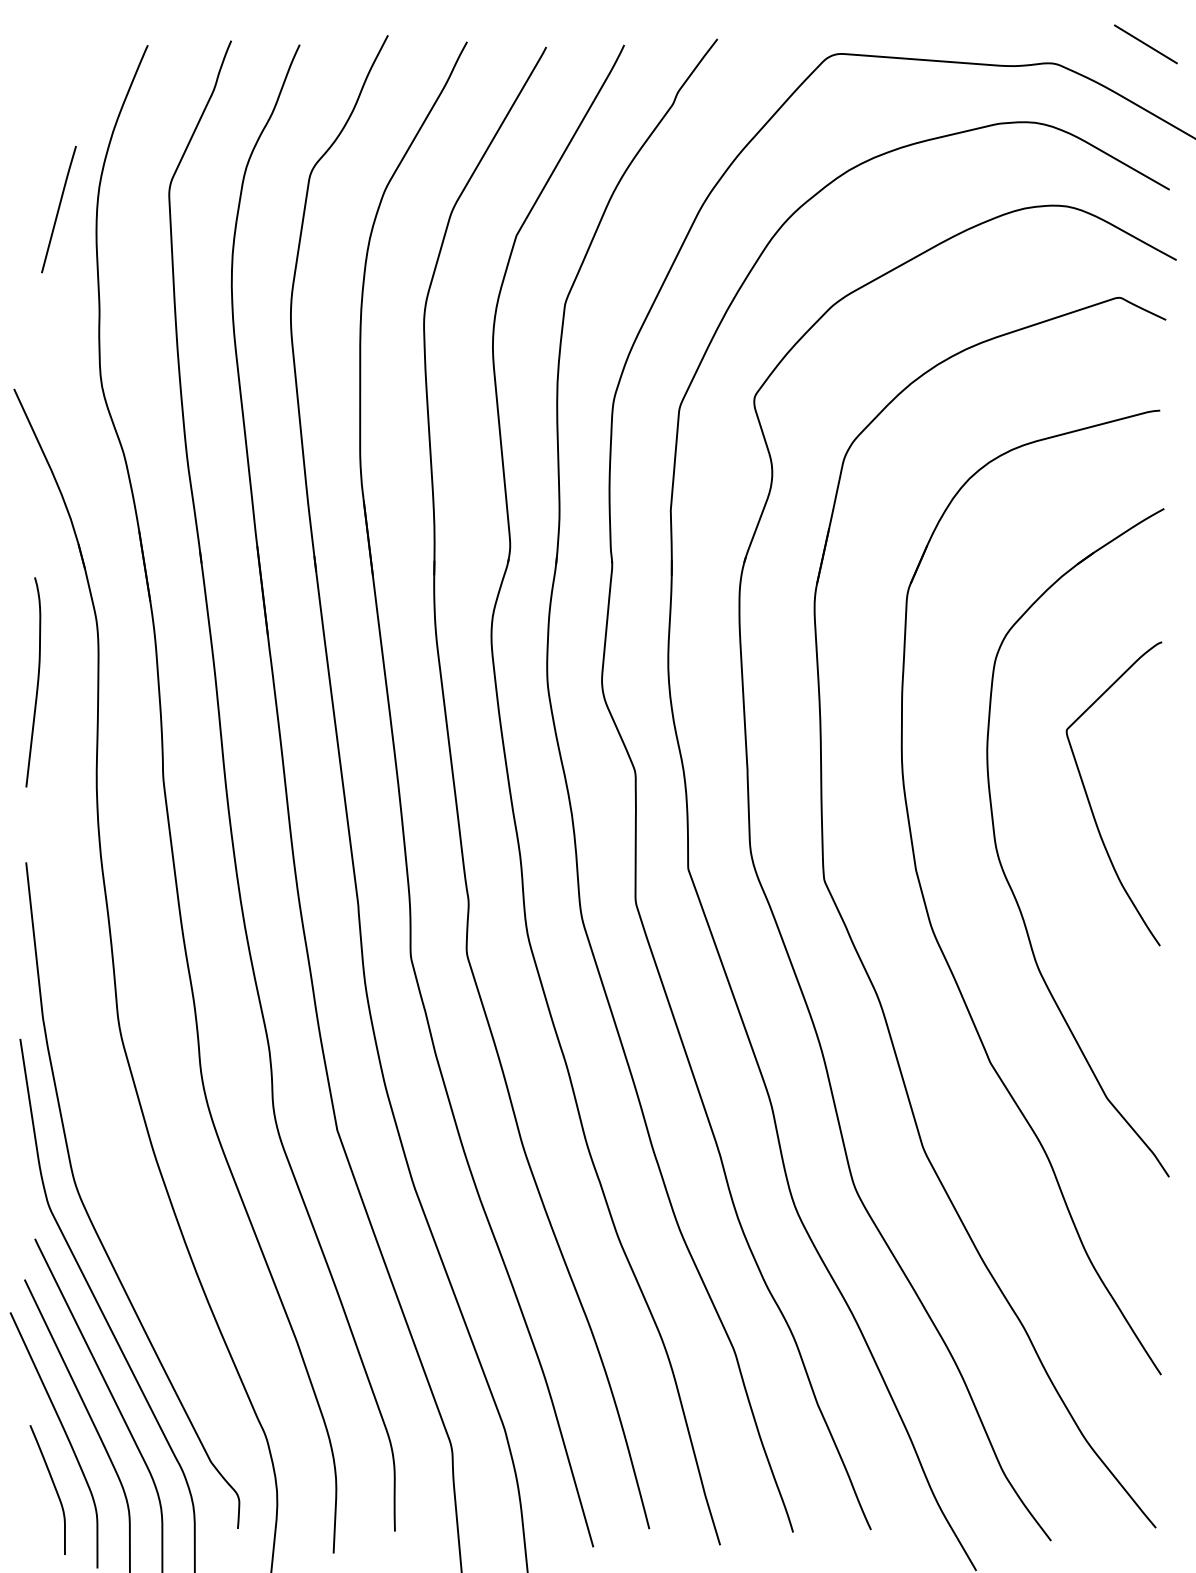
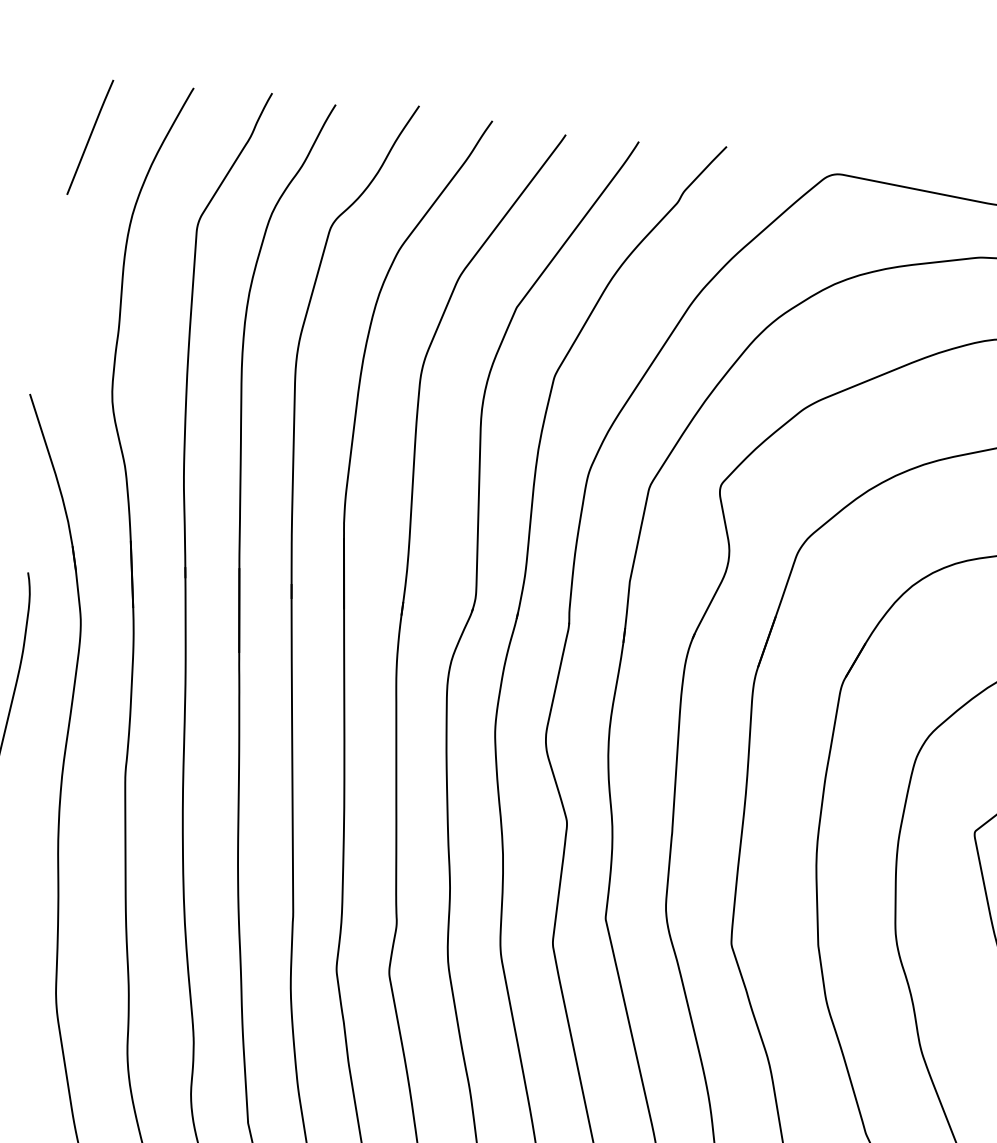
line: (58, 209) -> (89, 137), moved

